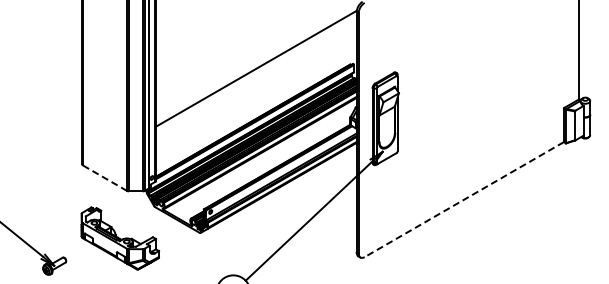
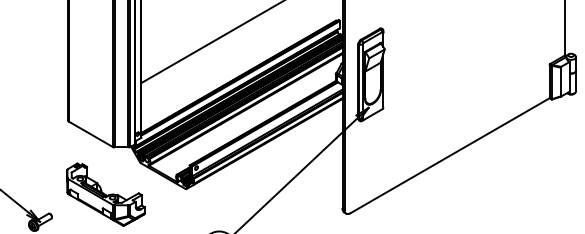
line: (105, 178) -> (91, 134), dashed -> solid
line: (463, 199) -> (449, 155), dashed -> solid

